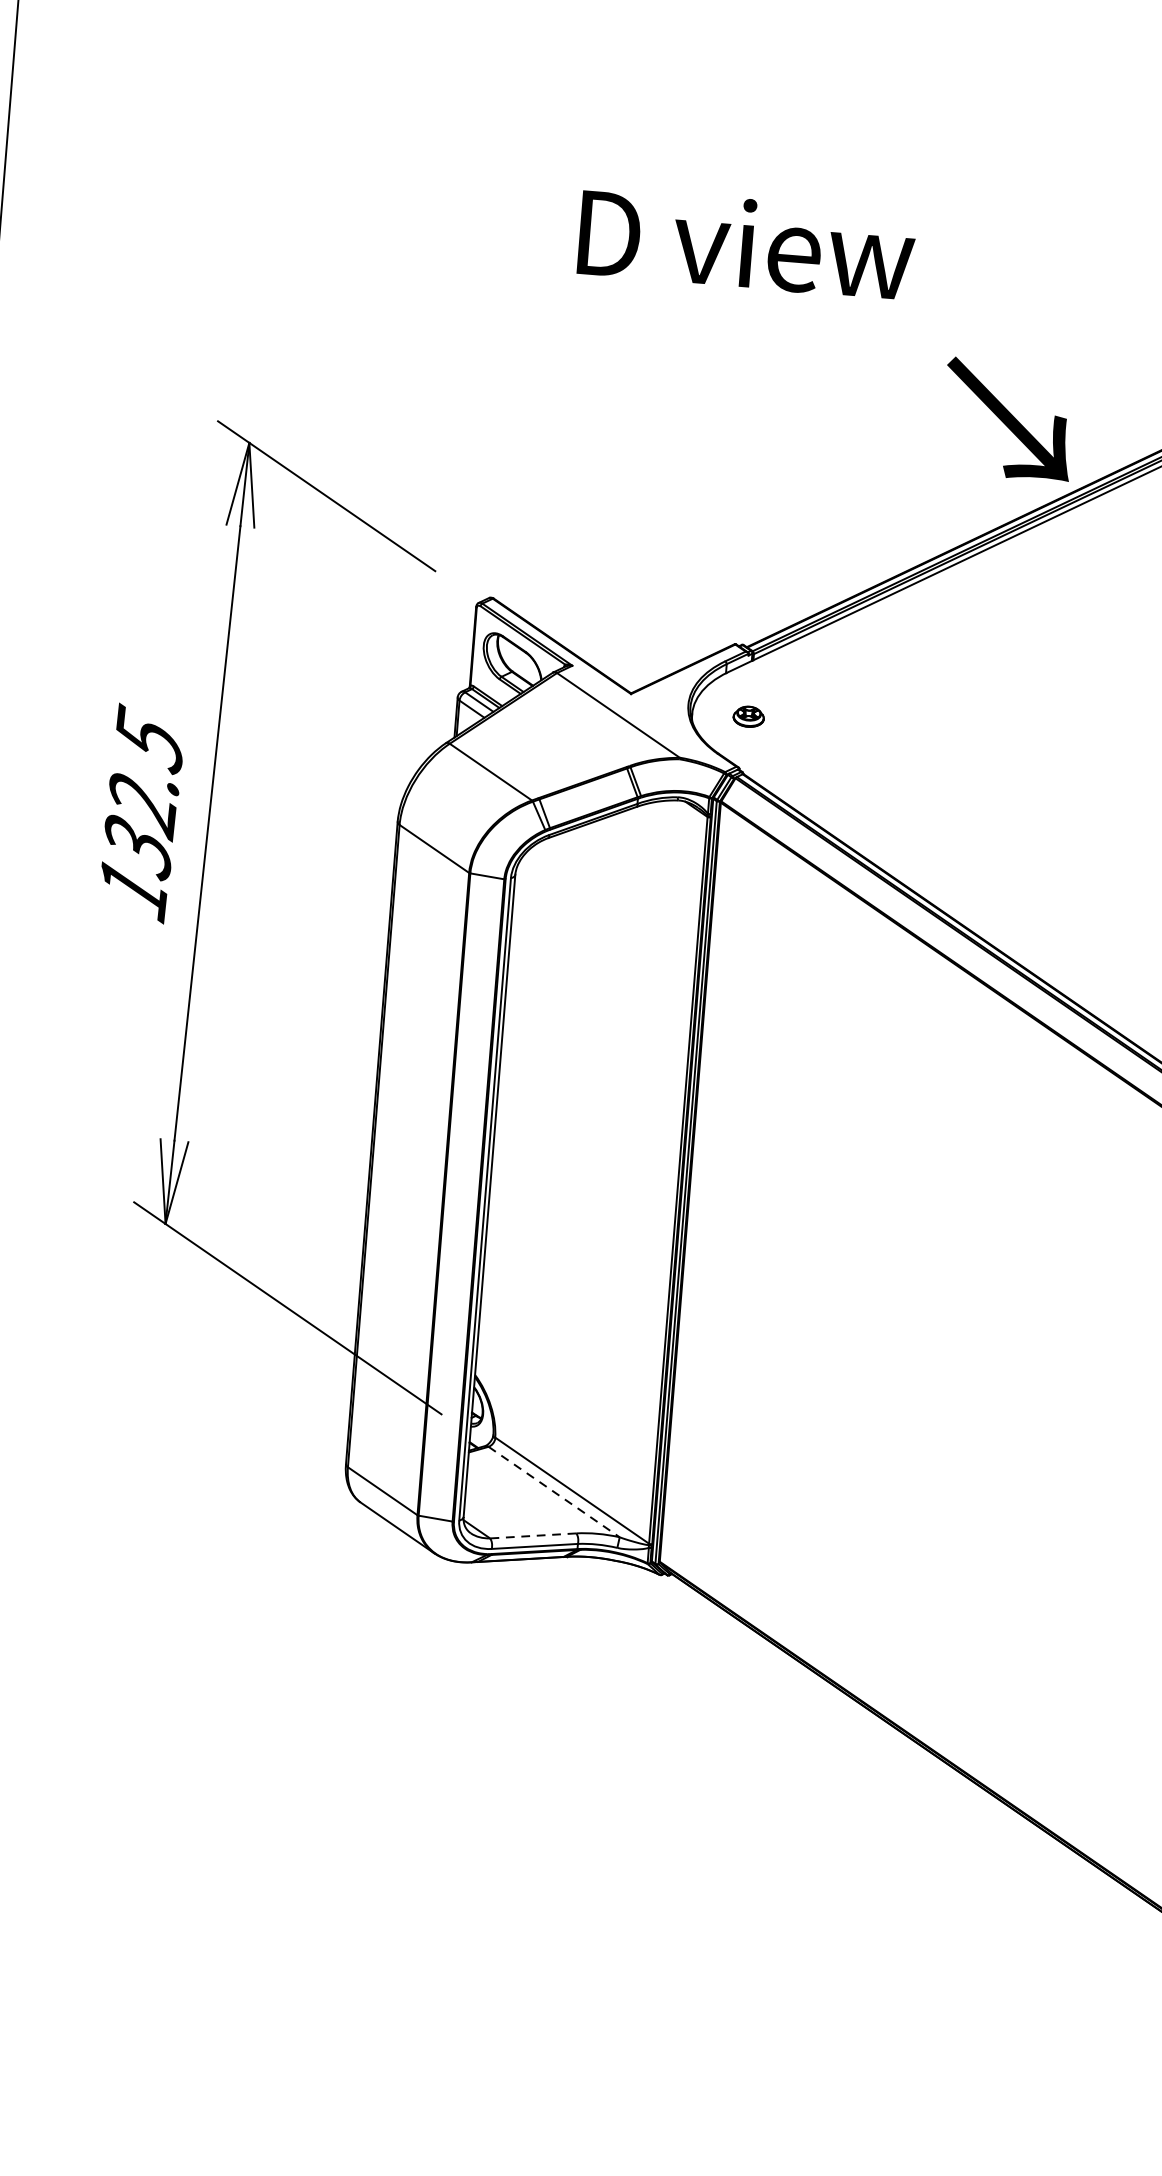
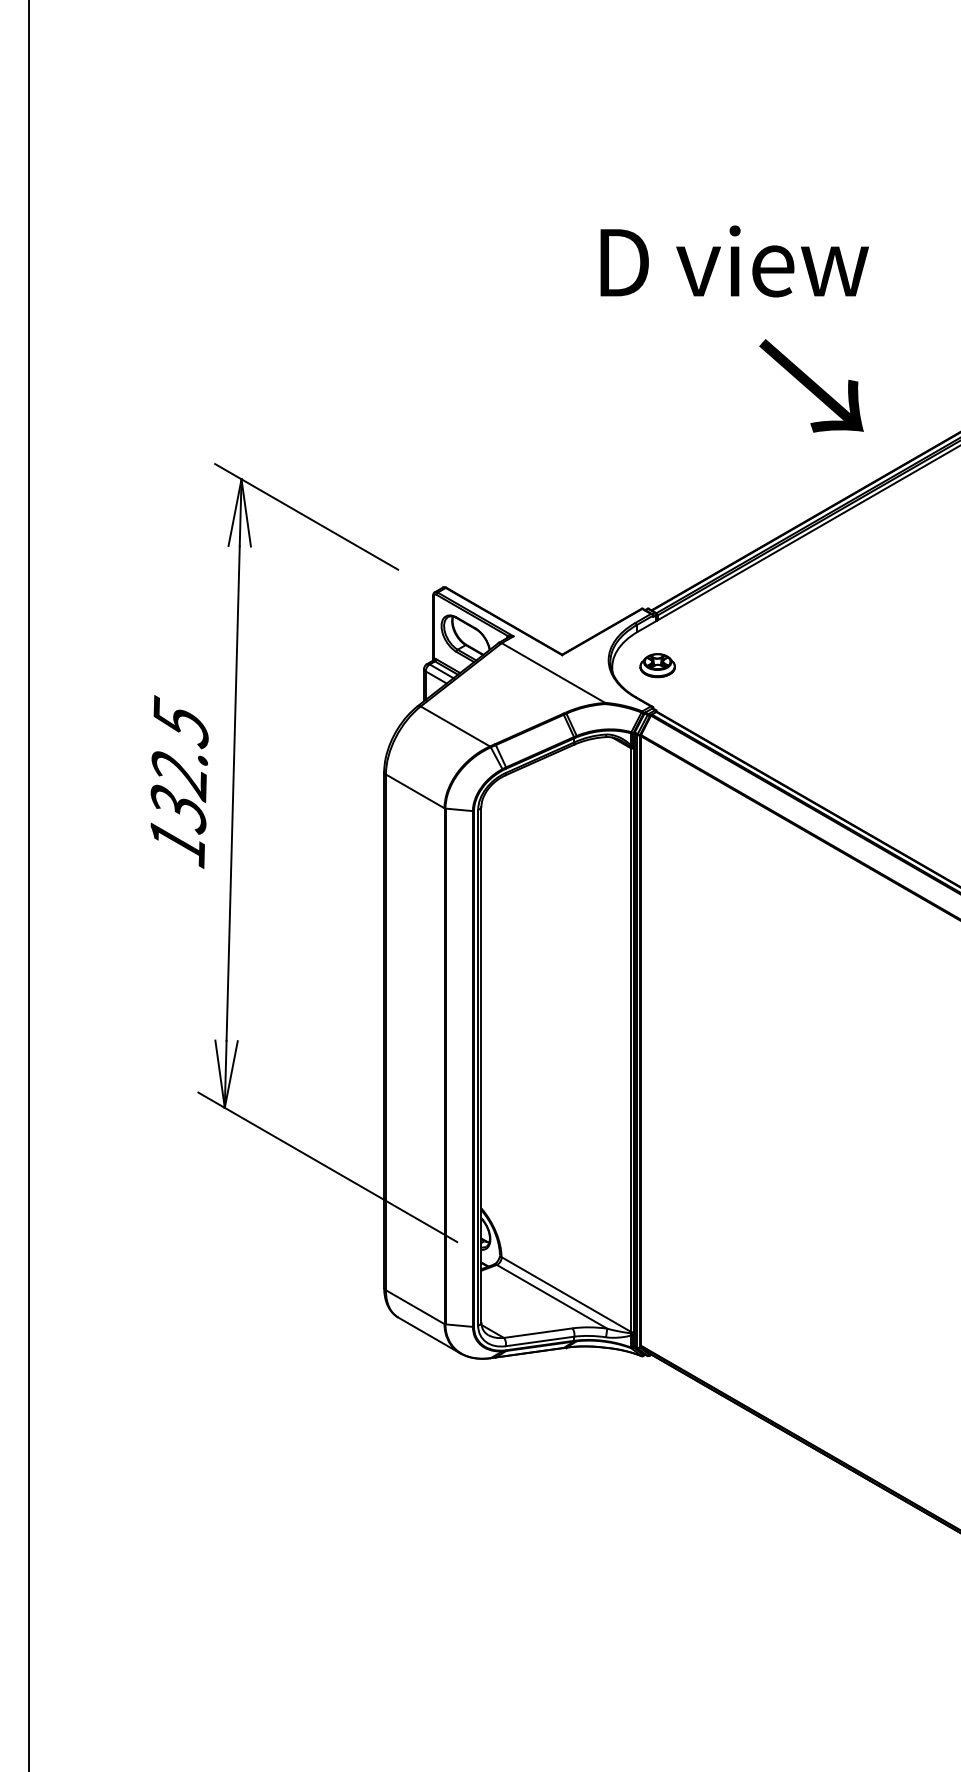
text: (746, 243) -> (734, 261), moved
text: (1008, 418) -> (811, 385), moved
part: (748, 716) -> (657, 665), size x1.43
line: (554, 1491) -> (552, 1296), dashed -> solid
line: (533, 1536) -> (538, 1333), dashed -> solid

